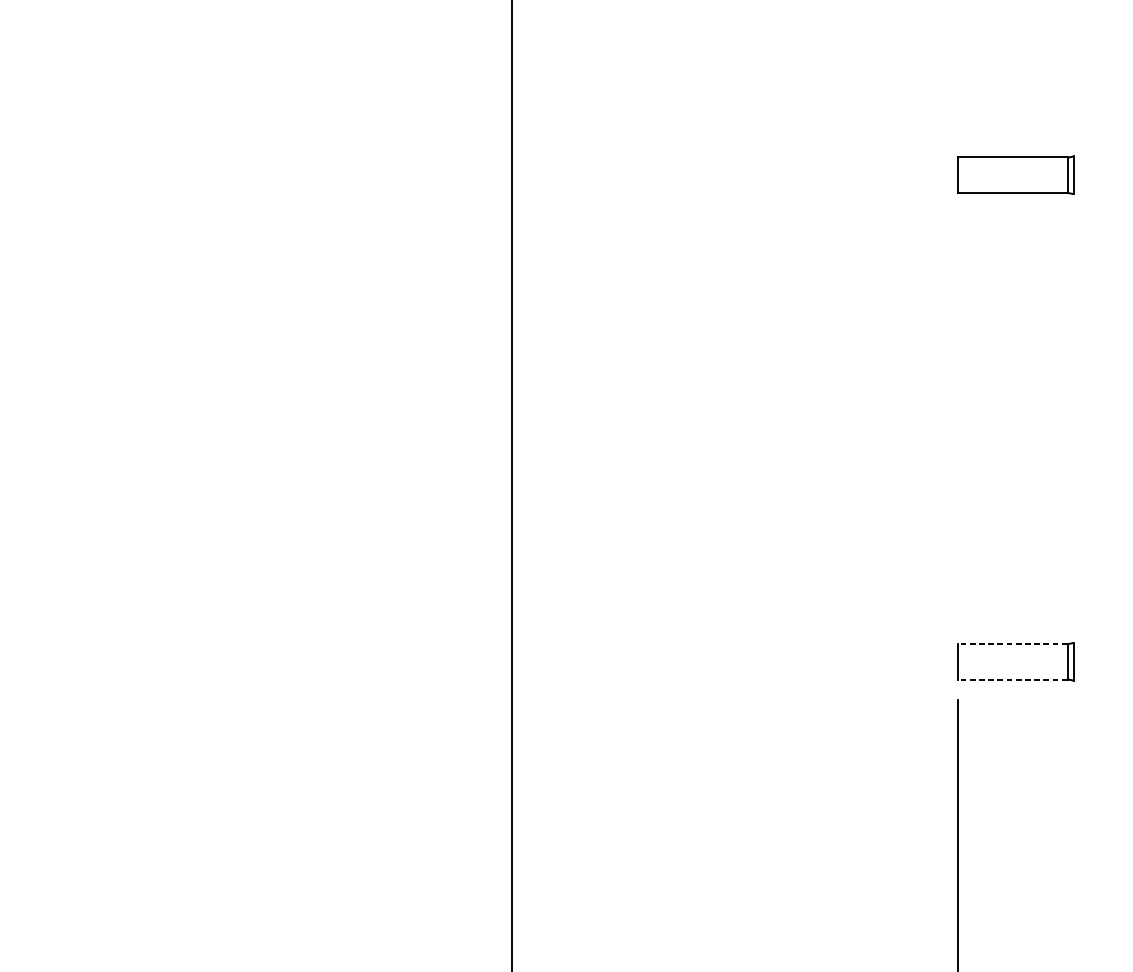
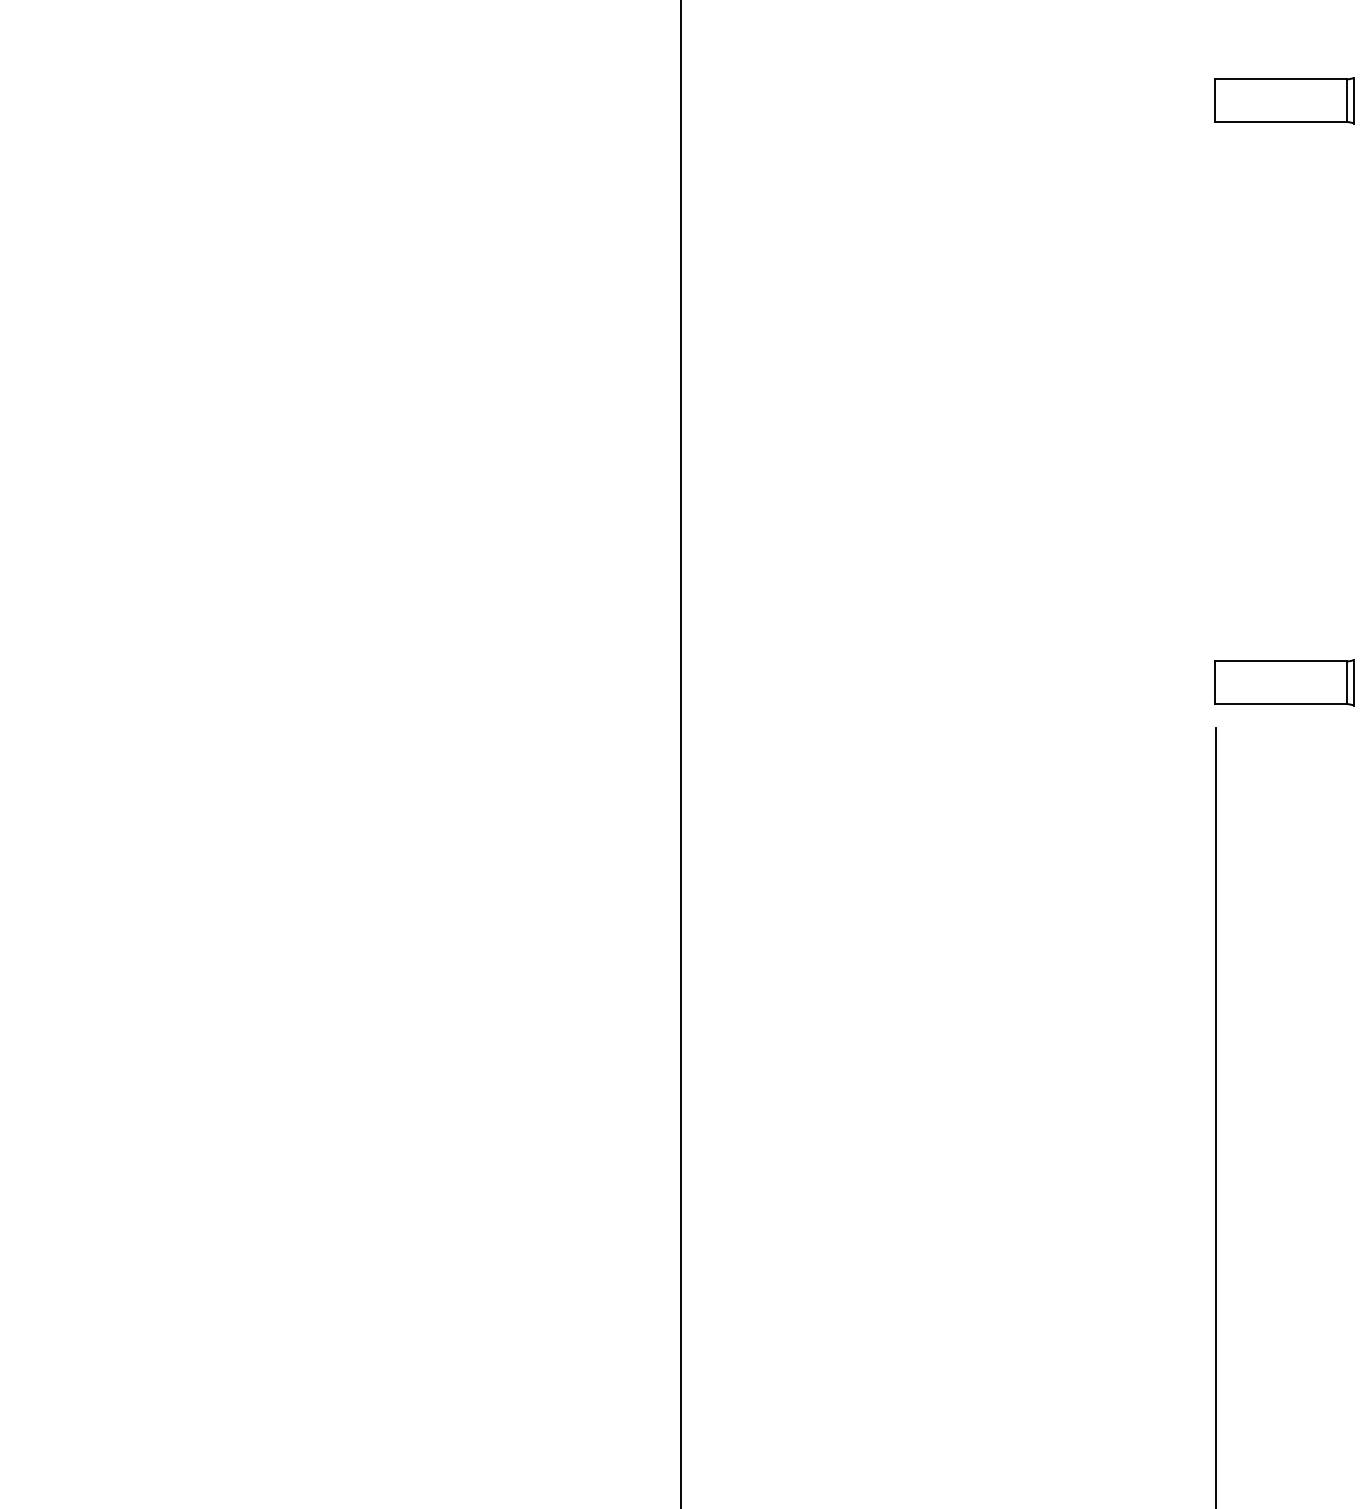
line: (1012, 643) -> (1280, 661), dashed -> solid
line: (1012, 679) -> (1280, 704), dashed -> solid

